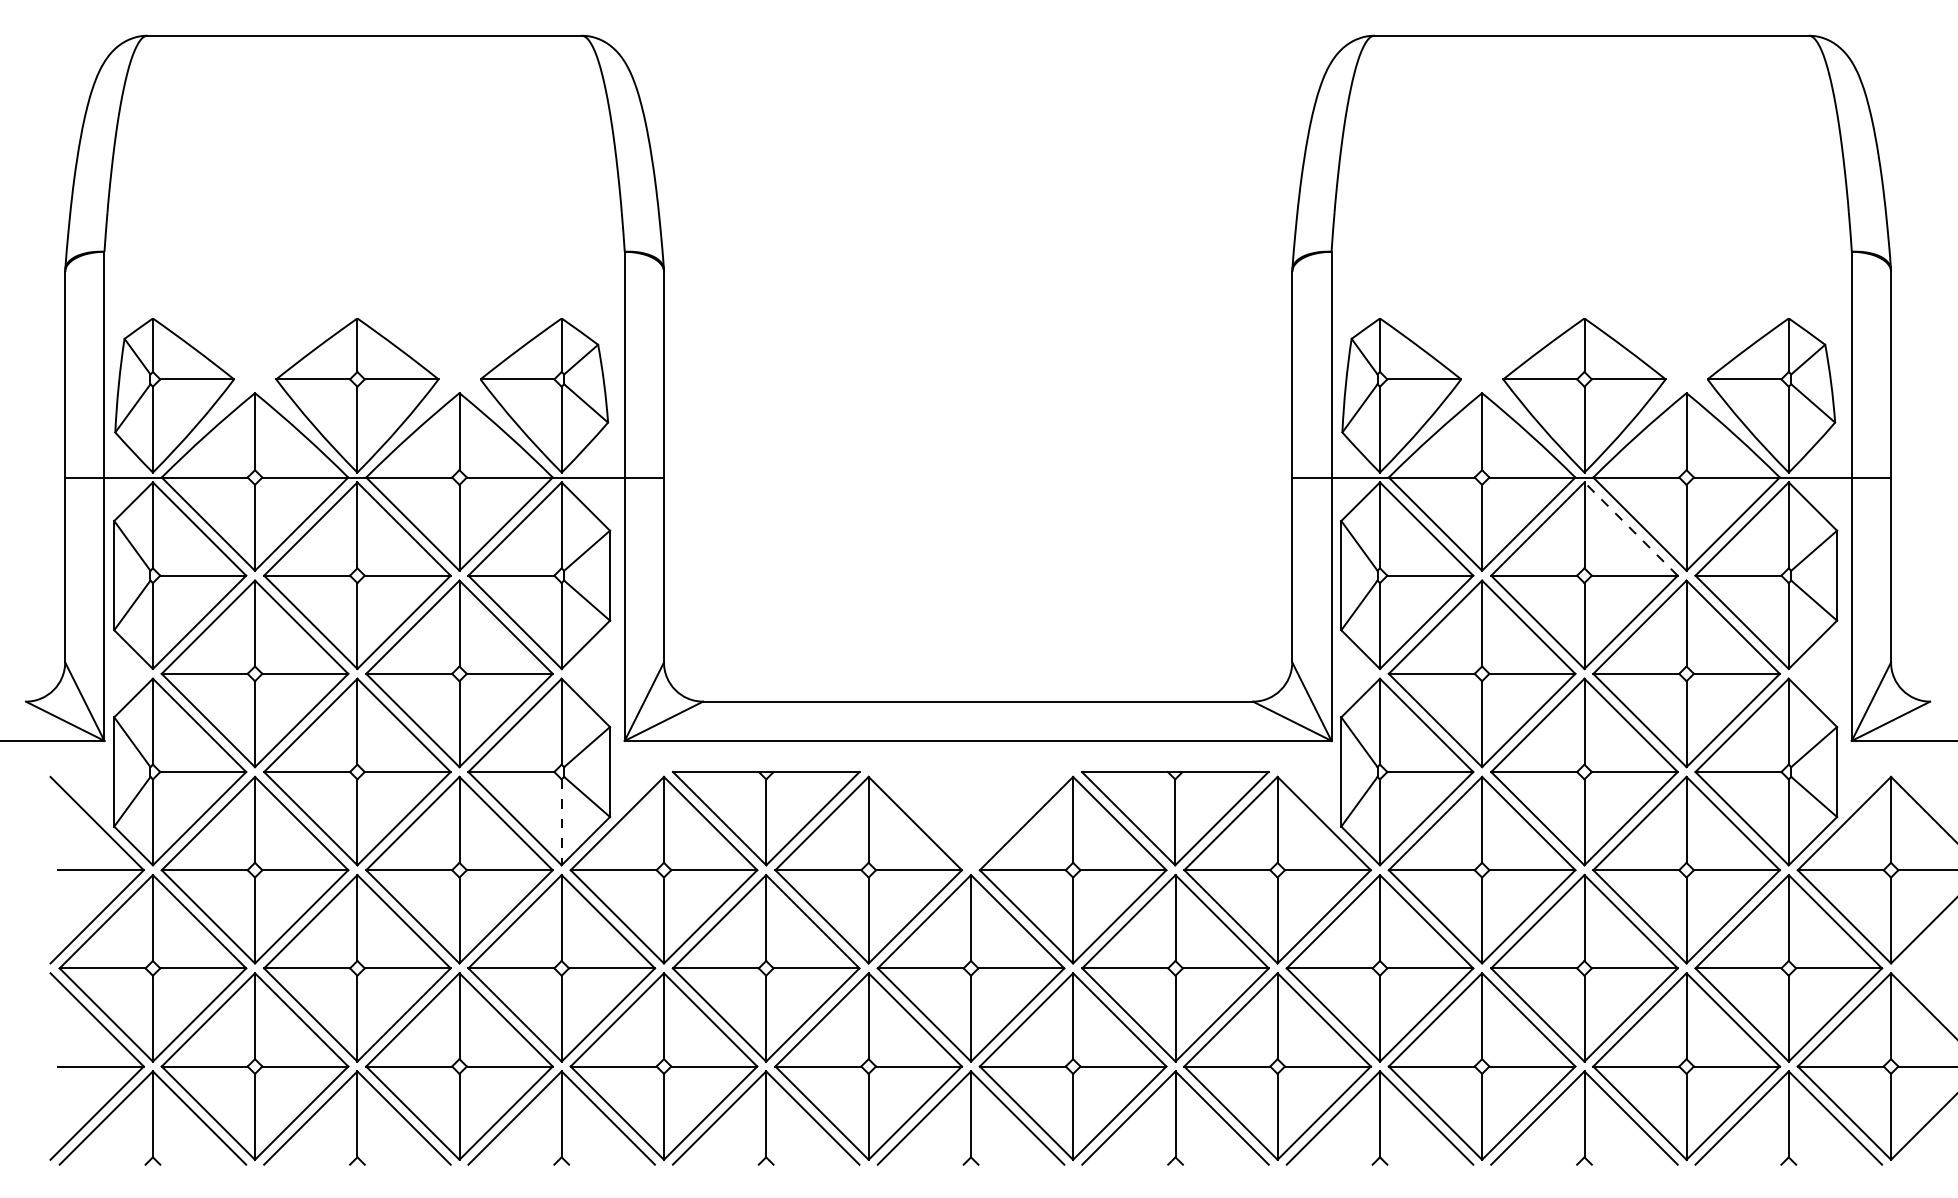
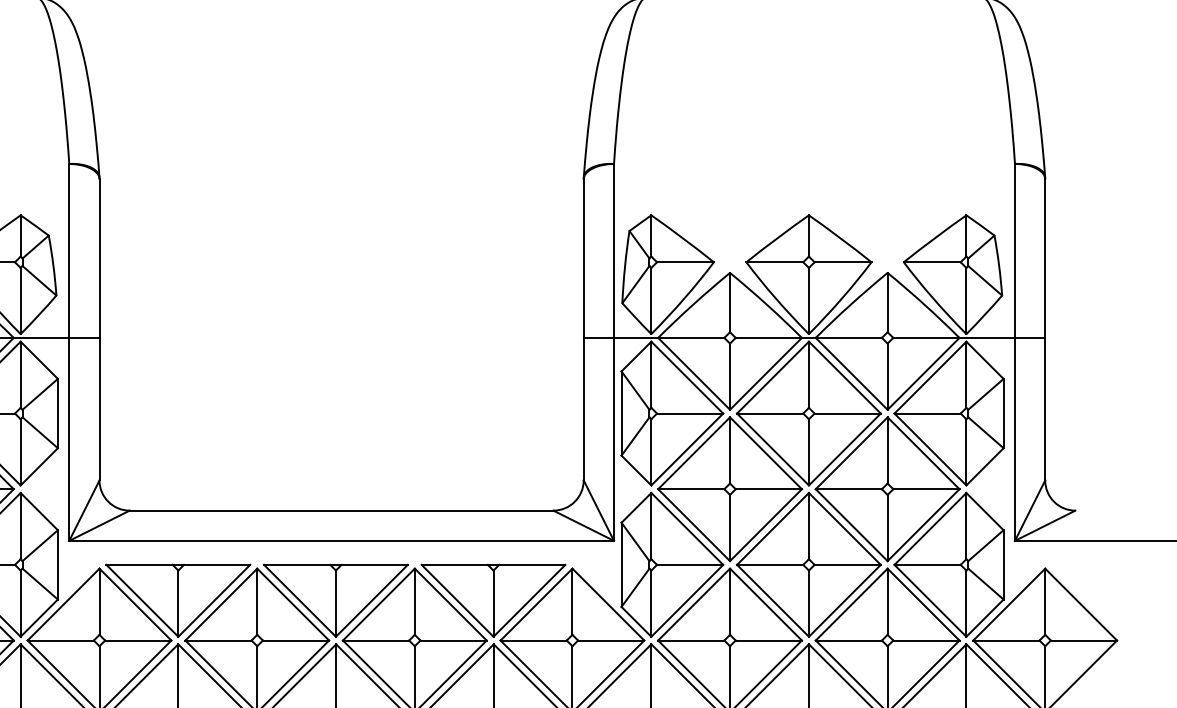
line: (1631, 529) -> (845, 377), dashed -> solid
part: (970, 818) -> (335, 600), added
line: (561, 822) -> (20, 603), dashed -> solid

